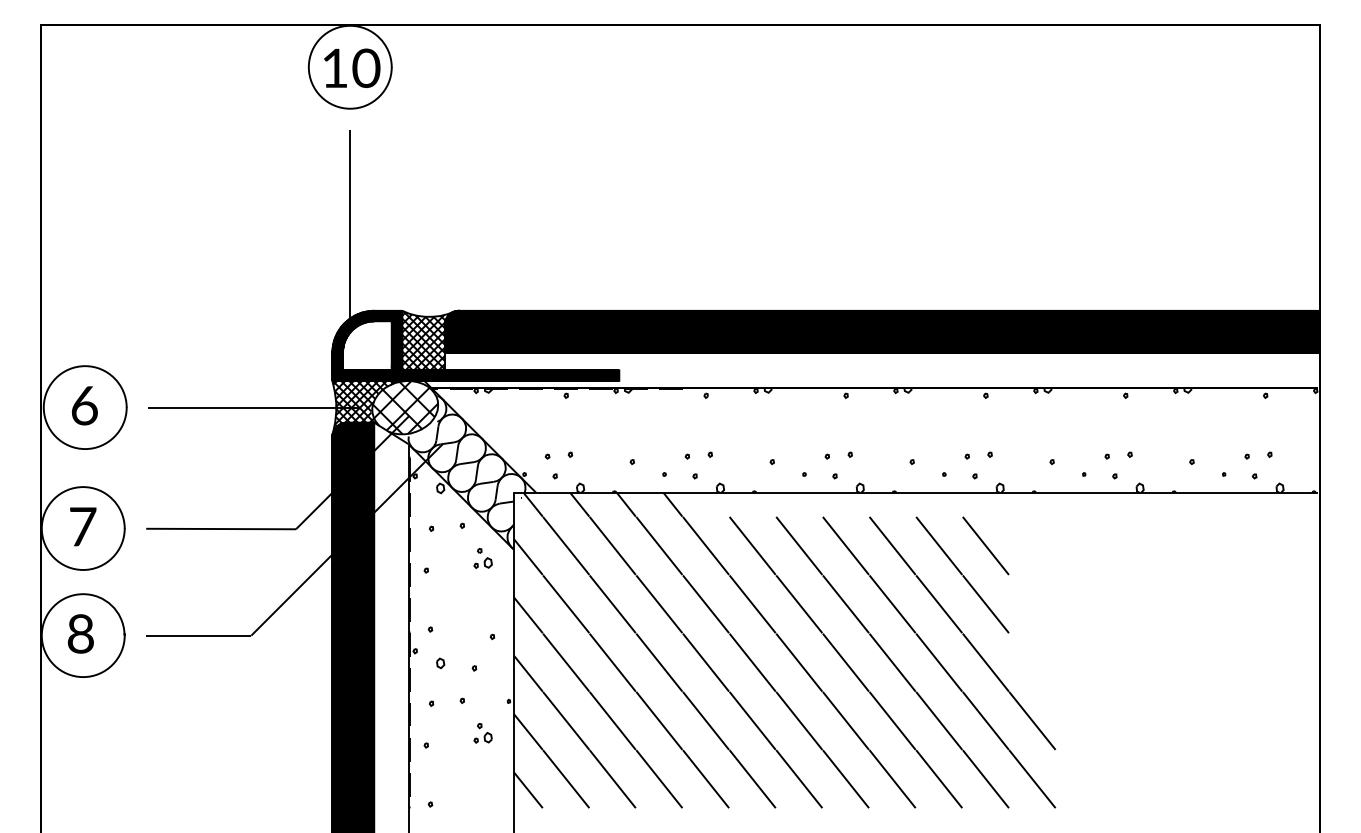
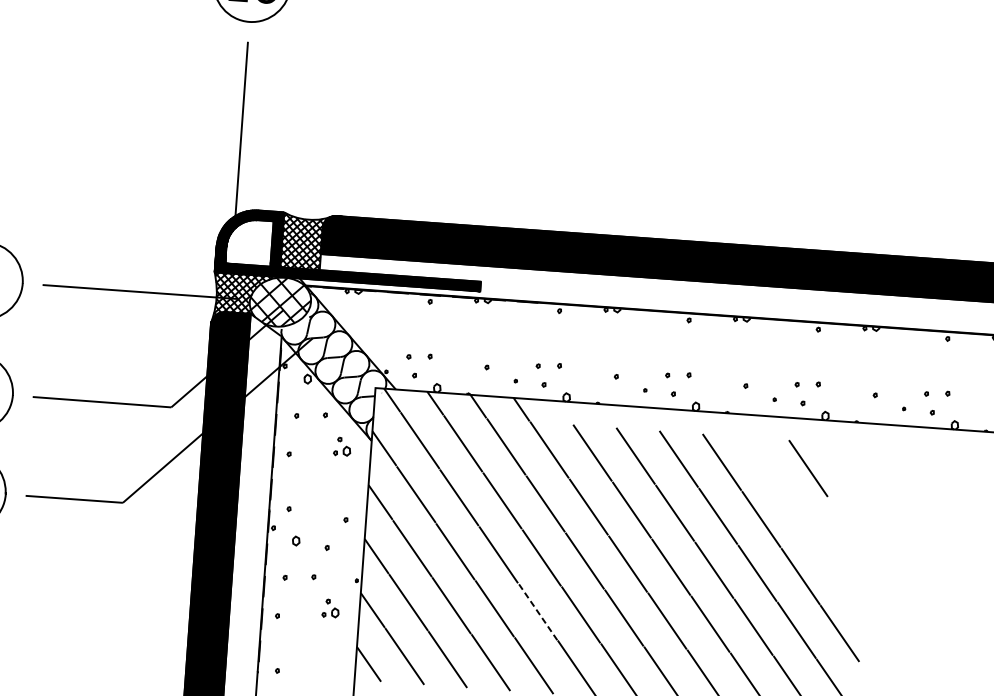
line: (962, 574) -> (784, 493), removed
line: (705, 720) -> (537, 611), solid -> dashed

